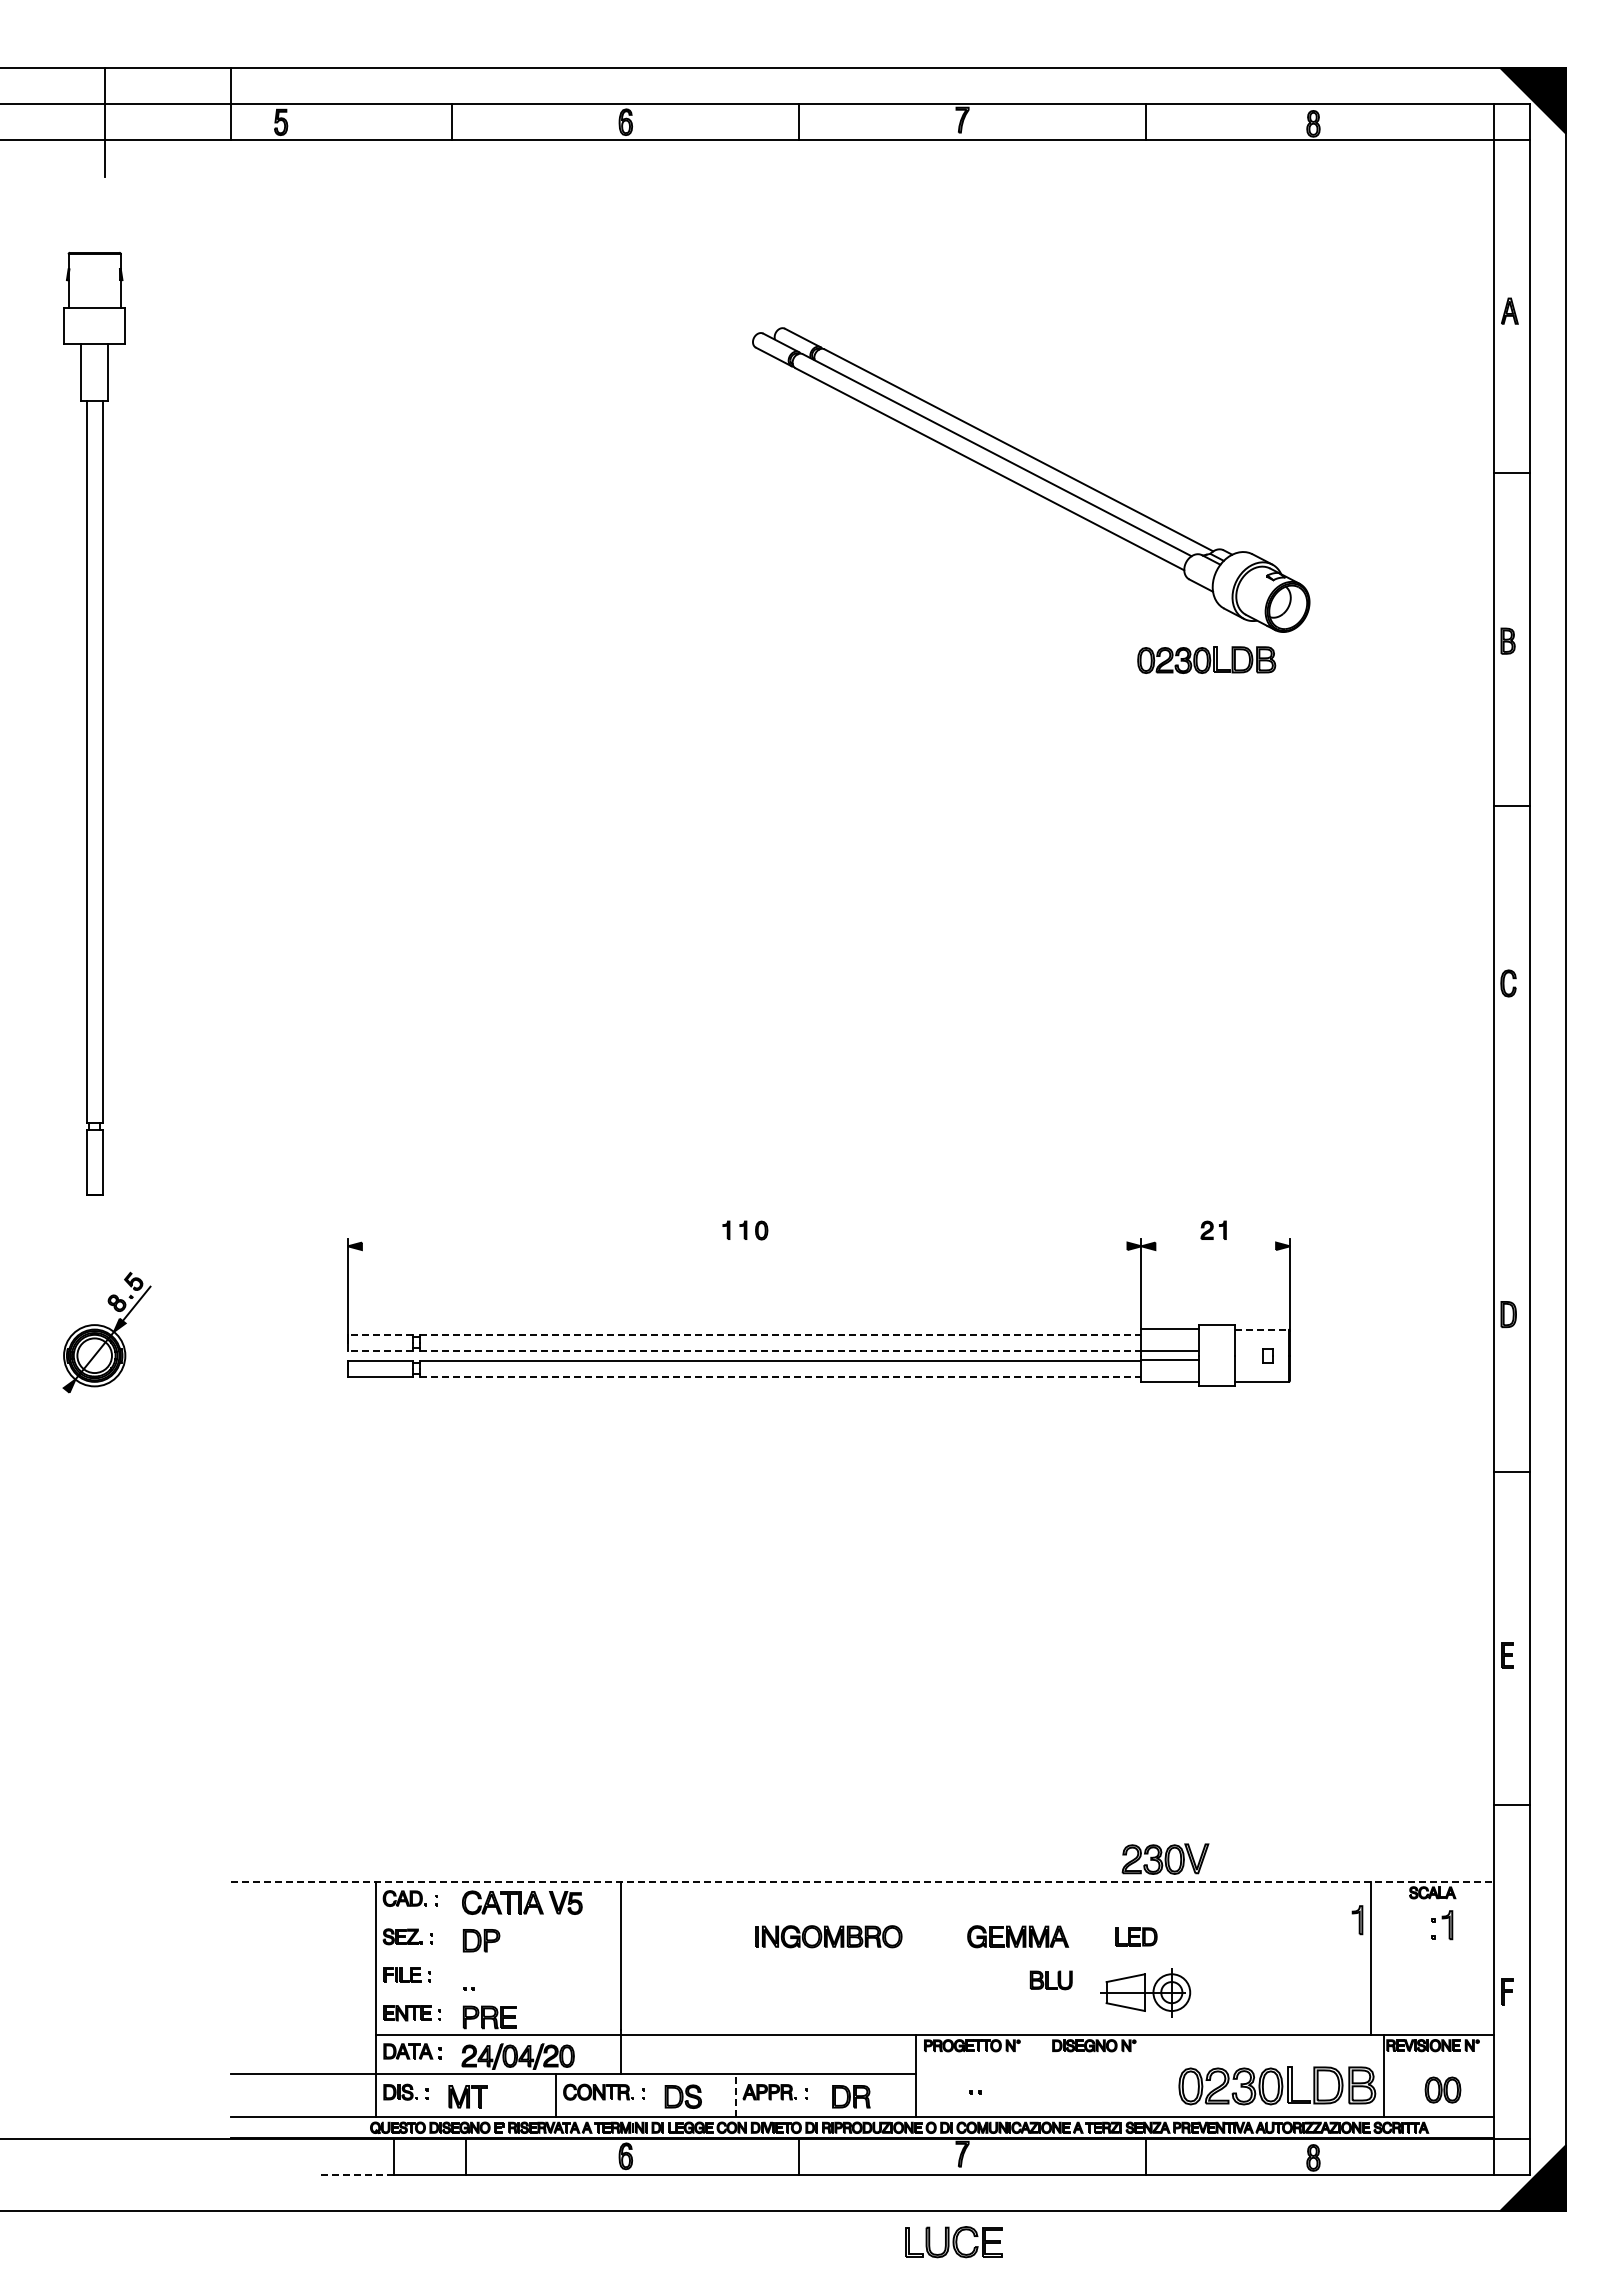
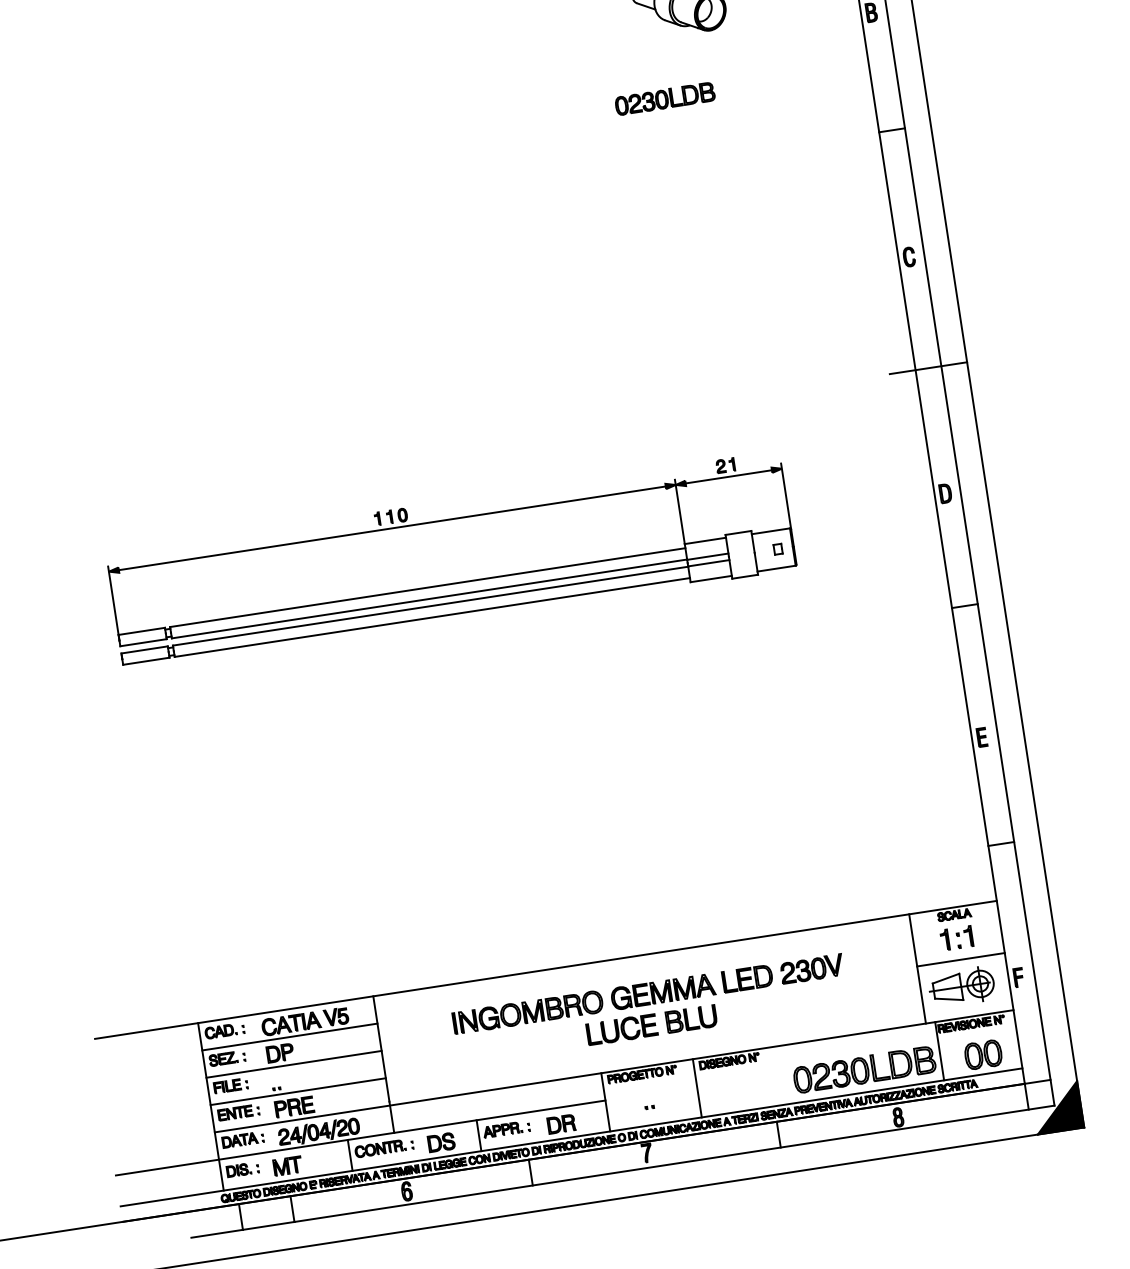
part: (1206, 659) -> (664, 98), moved
line: (1511, 1139) -> (928, 368), added
line: (744, 1246) -> (392, 528), added
line: (1215, 1246) -> (728, 477), added
line: (1261, 1329) -> (770, 531), dashed -> solid
line: (379, 1334) -> (141, 631), dashed -> solid
line: (780, 1334) -> (427, 587), dashed -> solid
line: (379, 1350) -> (142, 642), dashed -> solid
line: (780, 1350) -> (429, 598), dashed -> solid
line: (780, 1376) -> (432, 617), dashed -> solid
part: (1165, 1858) -> (811, 968), moved
line: (862, 1882) -> (546, 969), dashed -> solid
line: (497, 1920) -> (289, 1036), added
part: (1357, 1920) -> (945, 940), moved
part: (828, 1936) -> (527, 1012), size x1.43
part: (1017, 1936) -> (662, 991), size x1.43
part: (1136, 1936) -> (747, 978), size x1.67
line: (1431, 1955) -> (960, 959), added
line: (497, 1958) -> (293, 1064), added
part: (1051, 1980) -> (691, 1019), size x1.67
part: (1145, 1992) -> (961, 986), moved
line: (497, 1997) -> (297, 1091), added
line: (1044, 2075) -> (697, 1087), added
part: (1442, 2089) -> (982, 1054), size x1.43
line: (736, 2095) -> (479, 1135), dashed -> solid
line: (357, 2174) -> (217, 1233), dashed -> solid
part: (953, 2242) -> (621, 1030), moved

